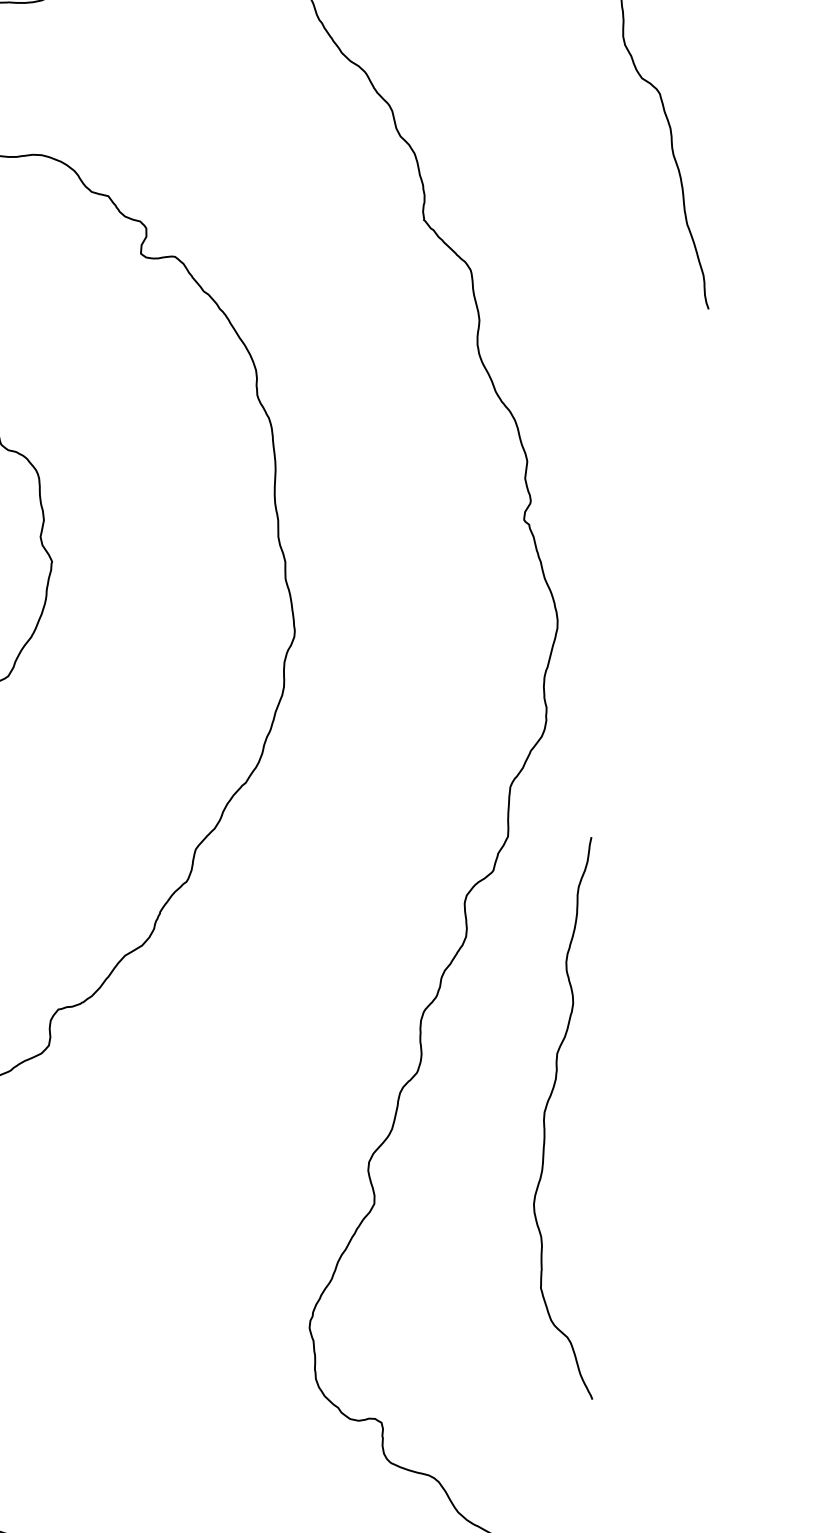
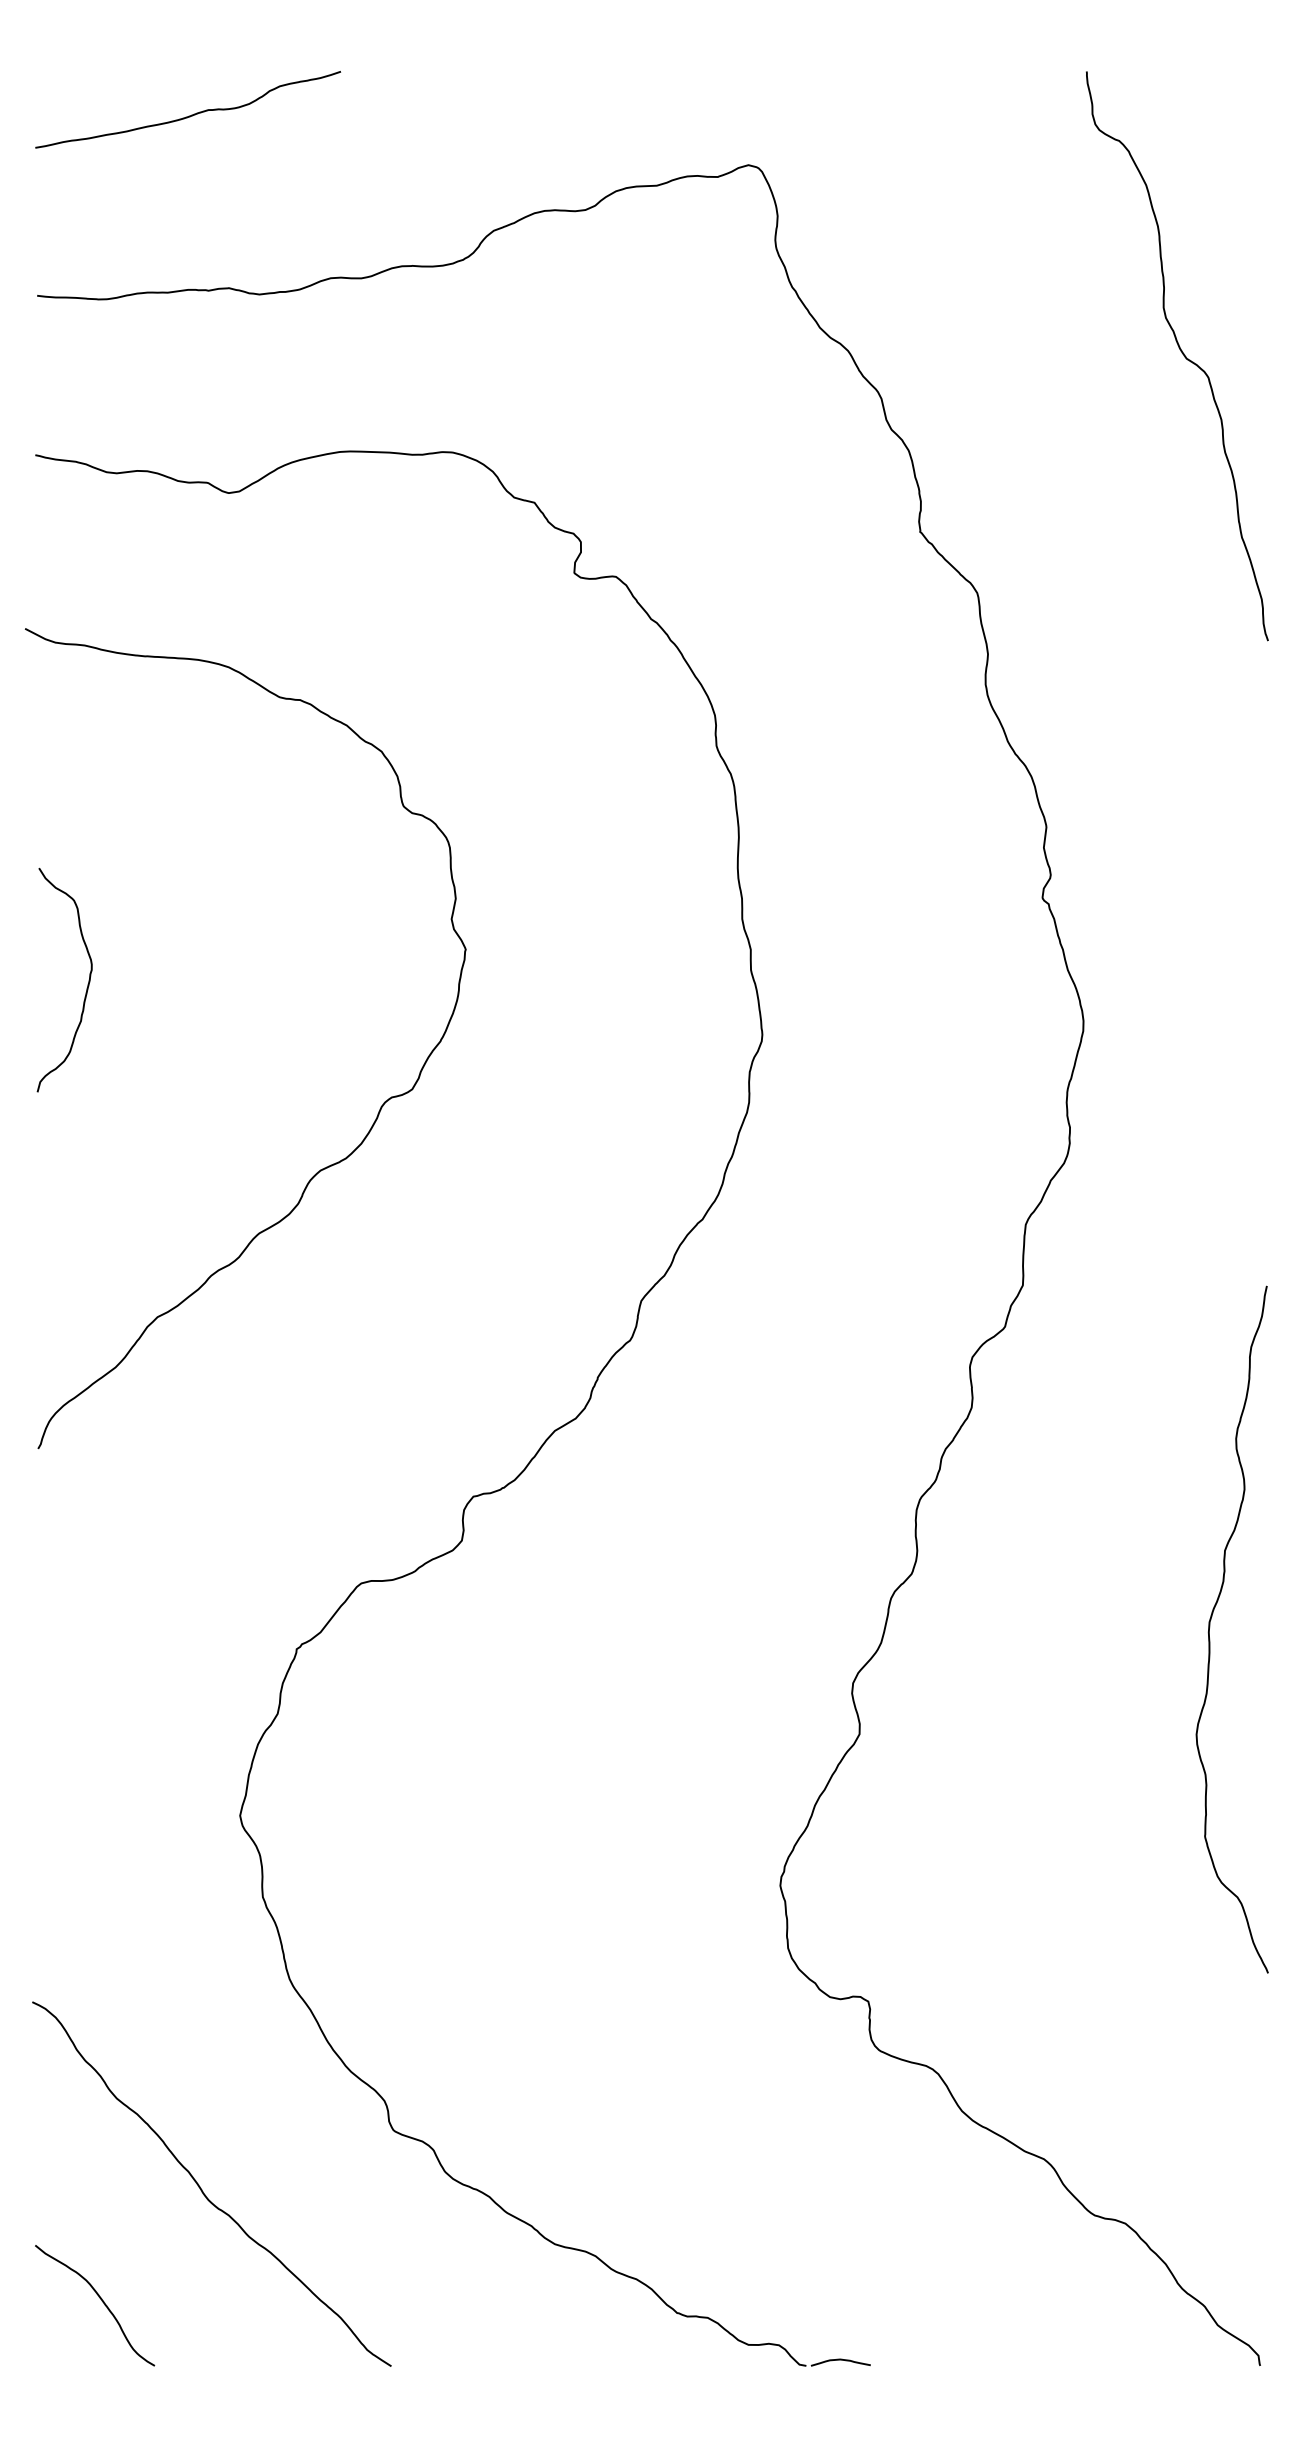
curve: (545, 1116) -> (1210, 1627), moved

